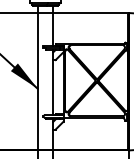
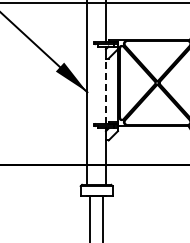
line: (53, 88) -> (106, 91), solid -> dashed

